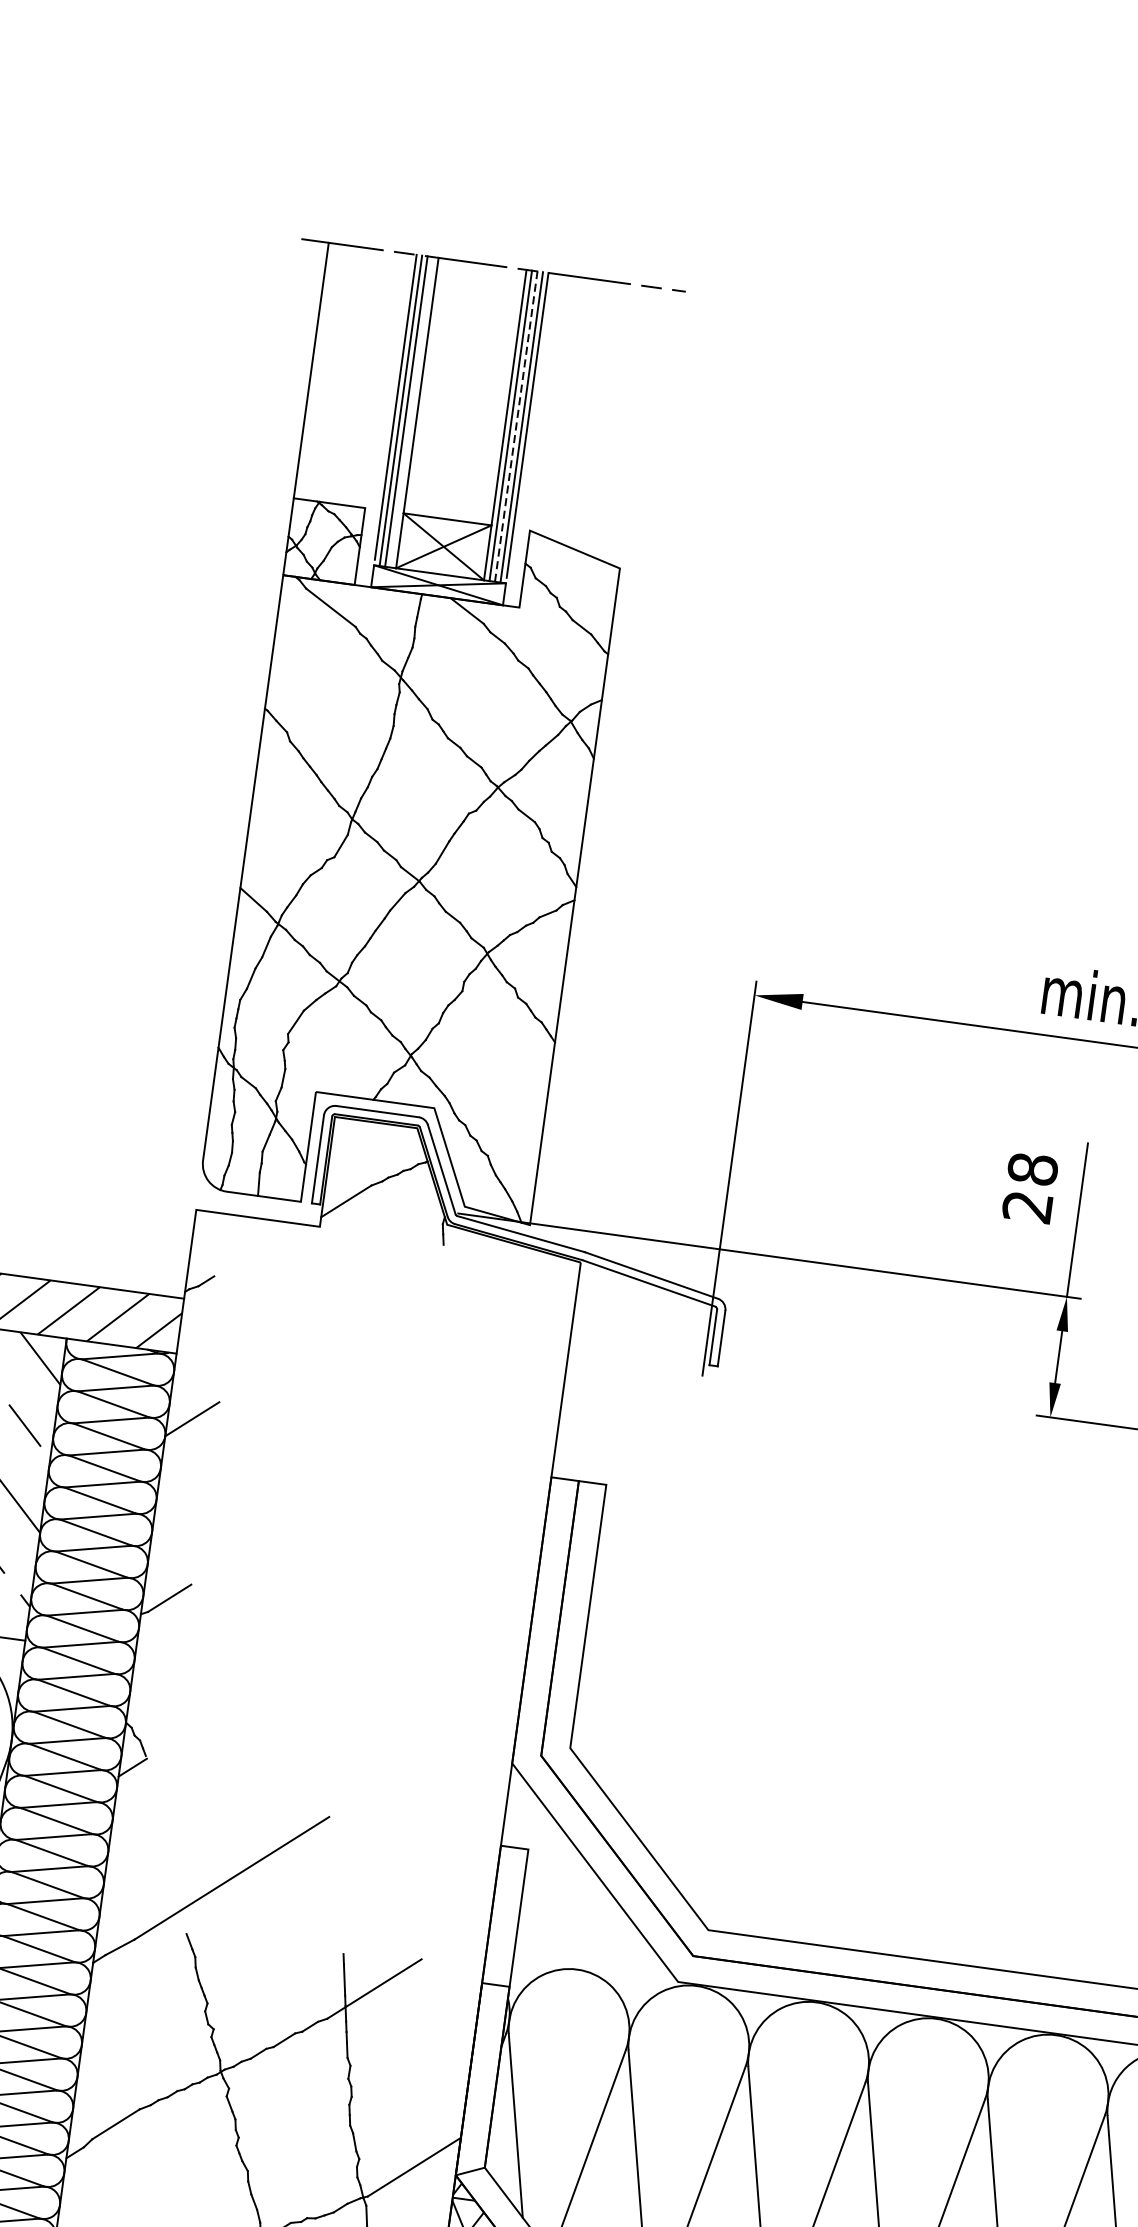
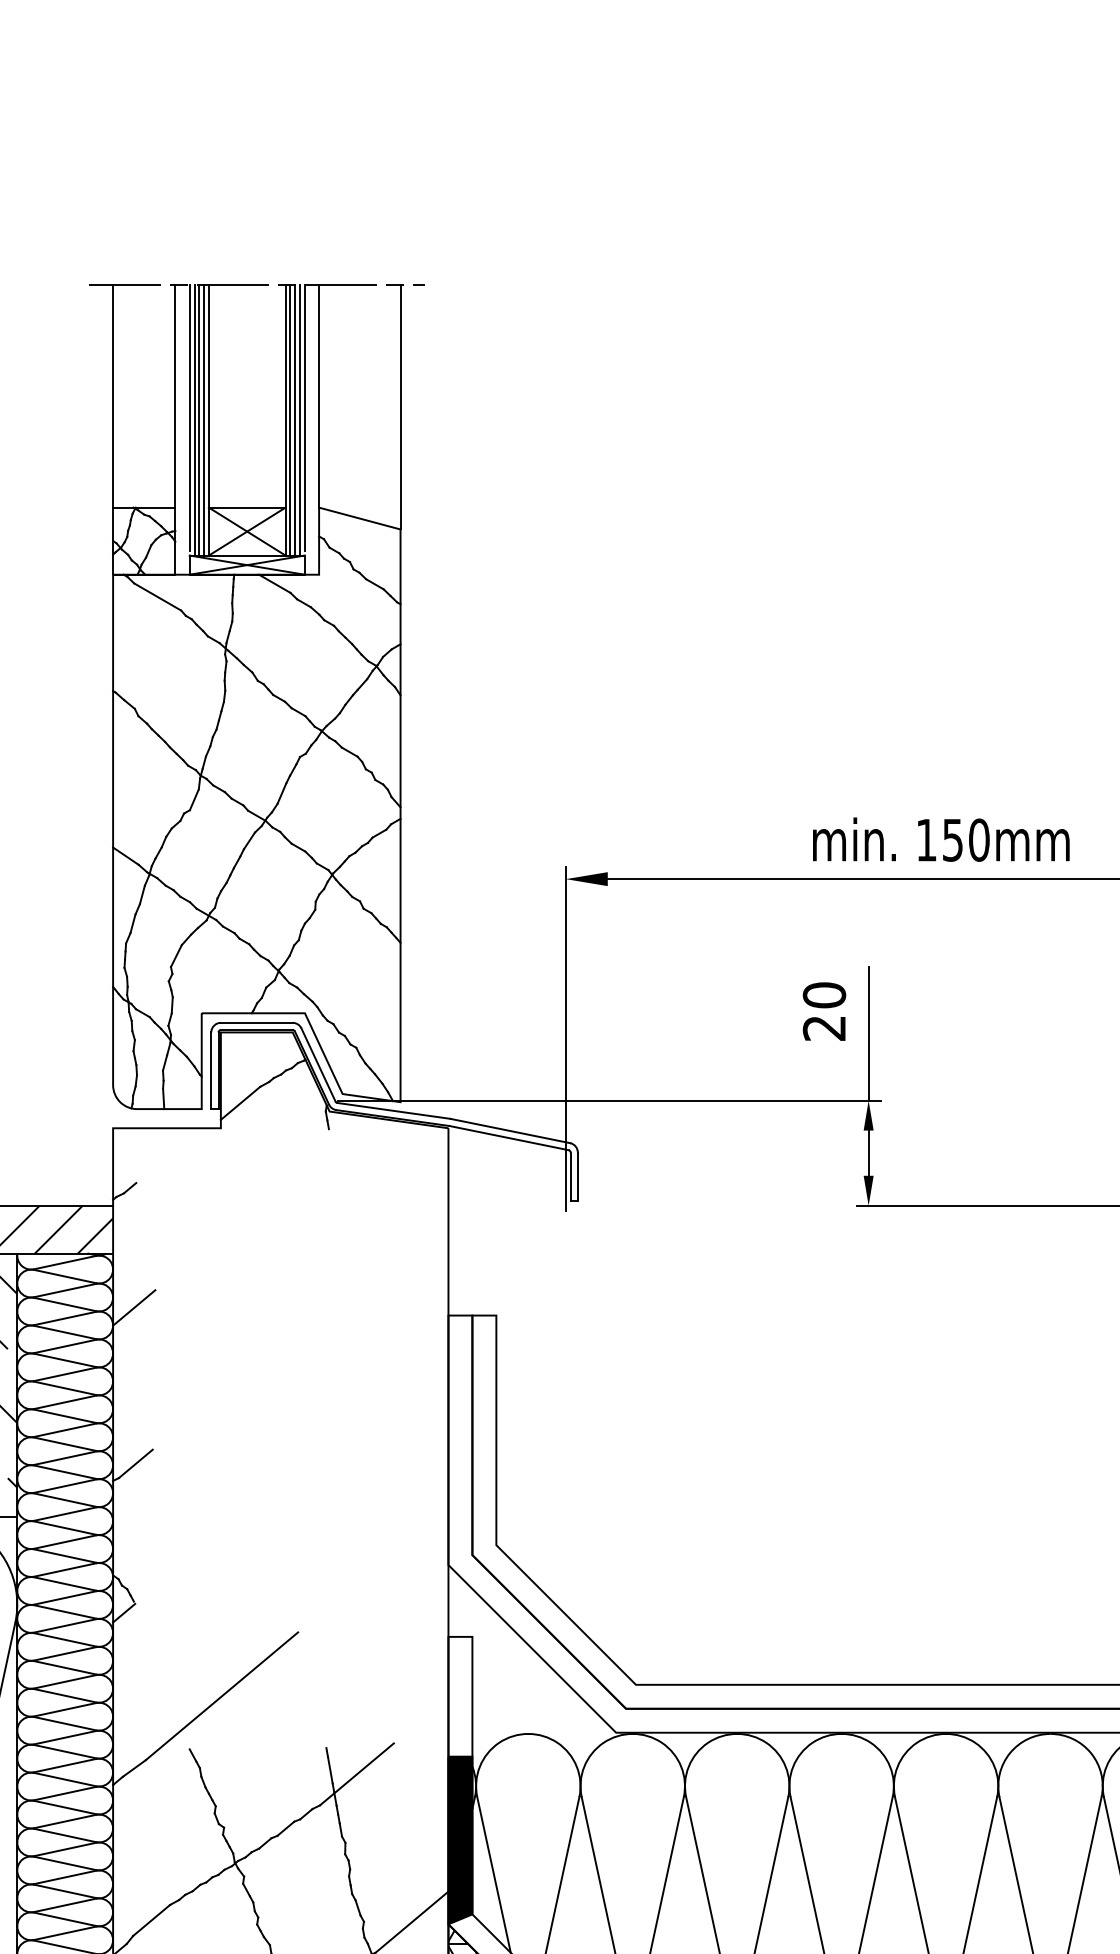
line: (382, 379) -> (175, 395), added
line: (548, 402) -> (319, 395), added
line: (412, 411) -> (204, 419), added
line: (516, 425) -> (295, 419), dashed -> solid
line: (639, 427) -> (400, 406), added
text: (1032, 1169) -> (824, 995), 28 -> 20
fill: (482, 2081) -> (460, 1840), added

